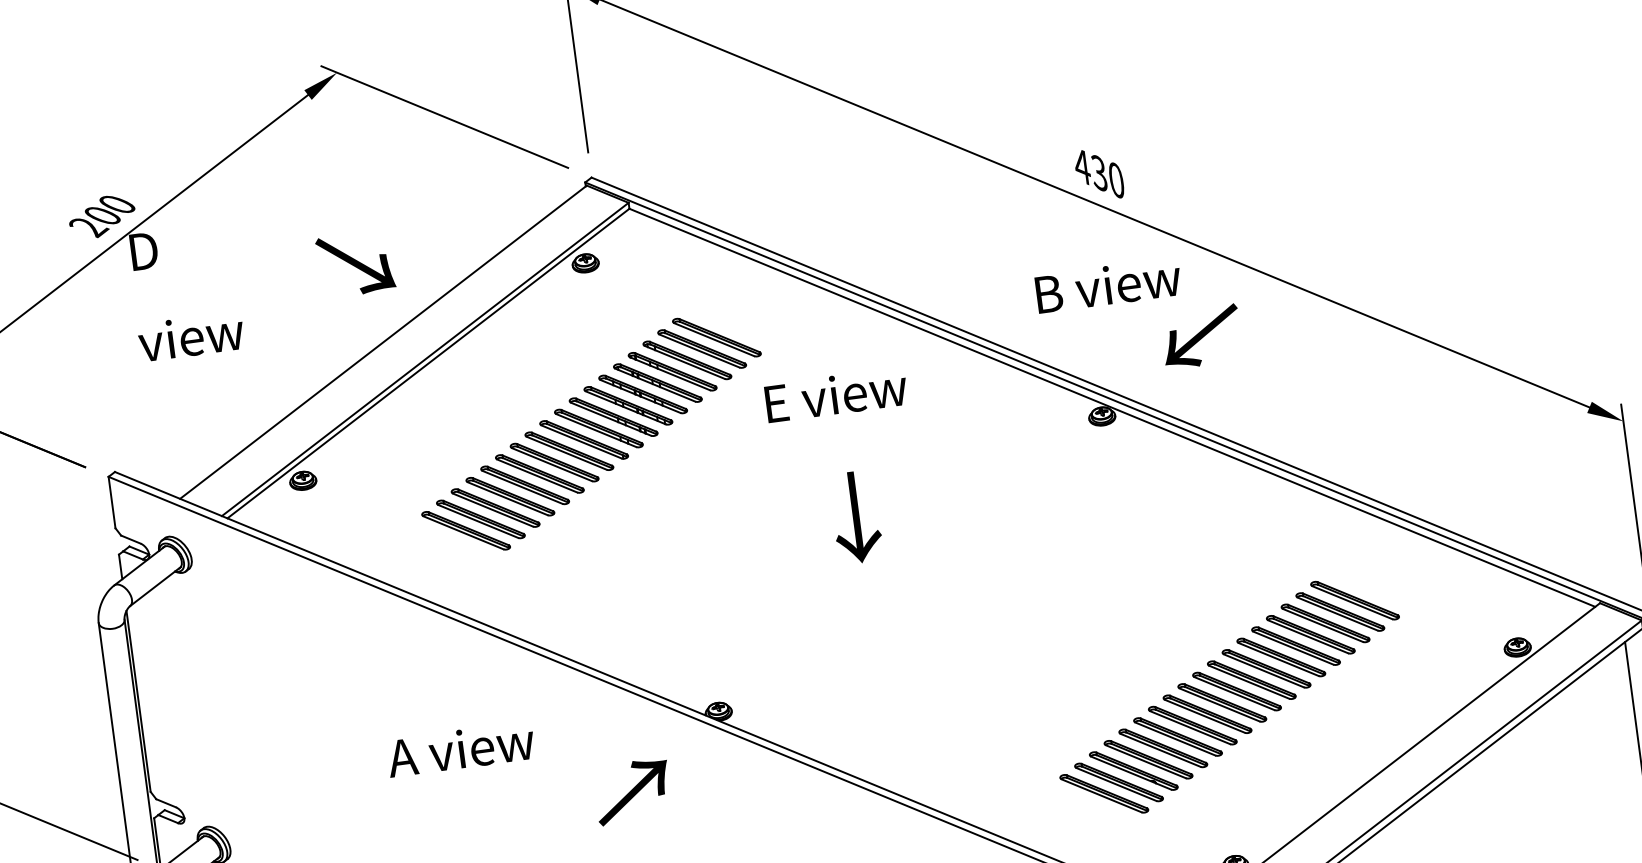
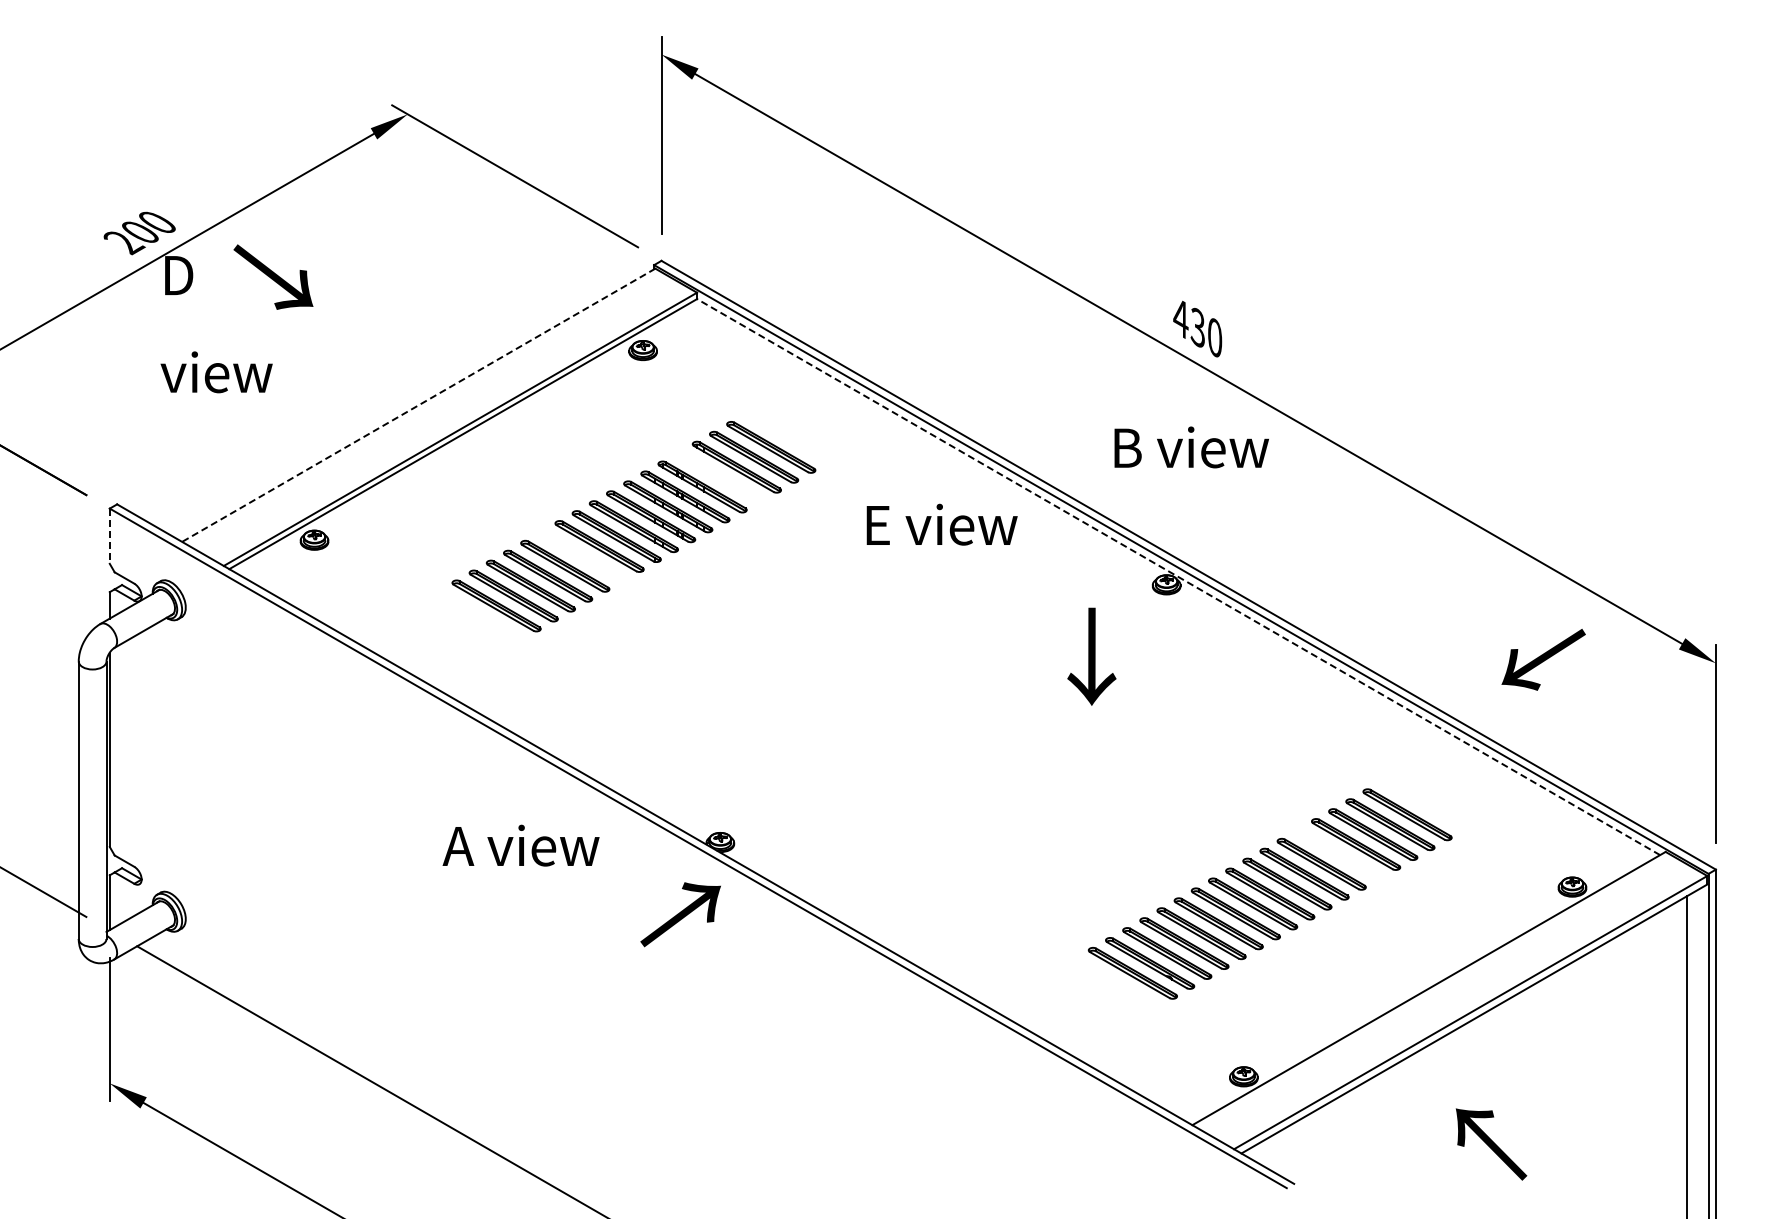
text: (355, 263) -> (273, 276), moved
text: (1201, 336) -> (1543, 659), moved
line: (383, 342) -> (418, 405), solid -> dashed
part: (672, 371) -> (719, 476), removed
text: (835, 394) -> (941, 524), moved
line: (1112, 407) -> (1178, 576), solid -> dashed
part: (554, 462) -> (582, 556), removed
line: (111, 502) -> (109, 536), solid -> dashed
text: (855, 517) -> (1091, 656), moved
part: (466, 530) -> (479, 615), removed
part: (1295, 646) -> (1338, 854), removed
text: (460, 749) -> (520, 845), moved
text: (632, 791) -> (680, 914), moved
part: (1103, 793) -> (1115, 982), removed

